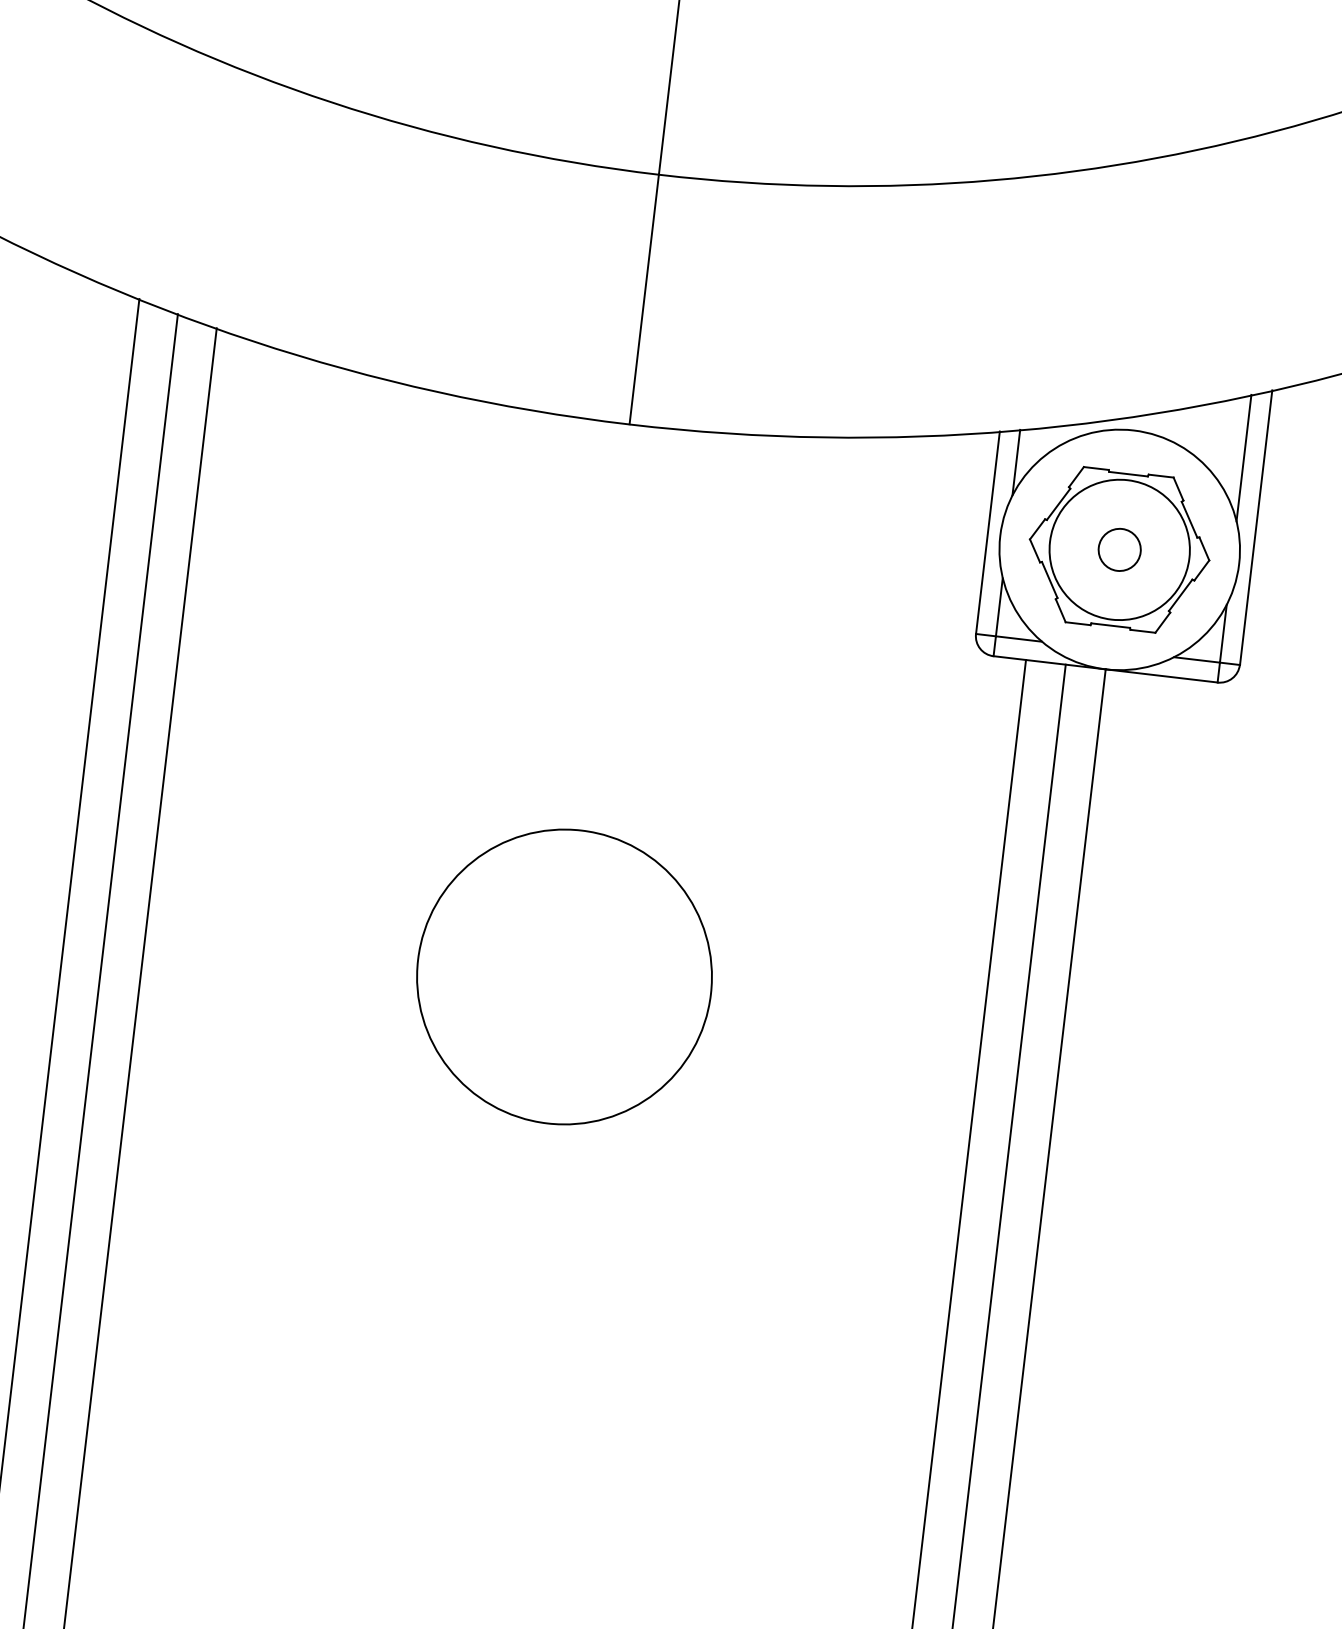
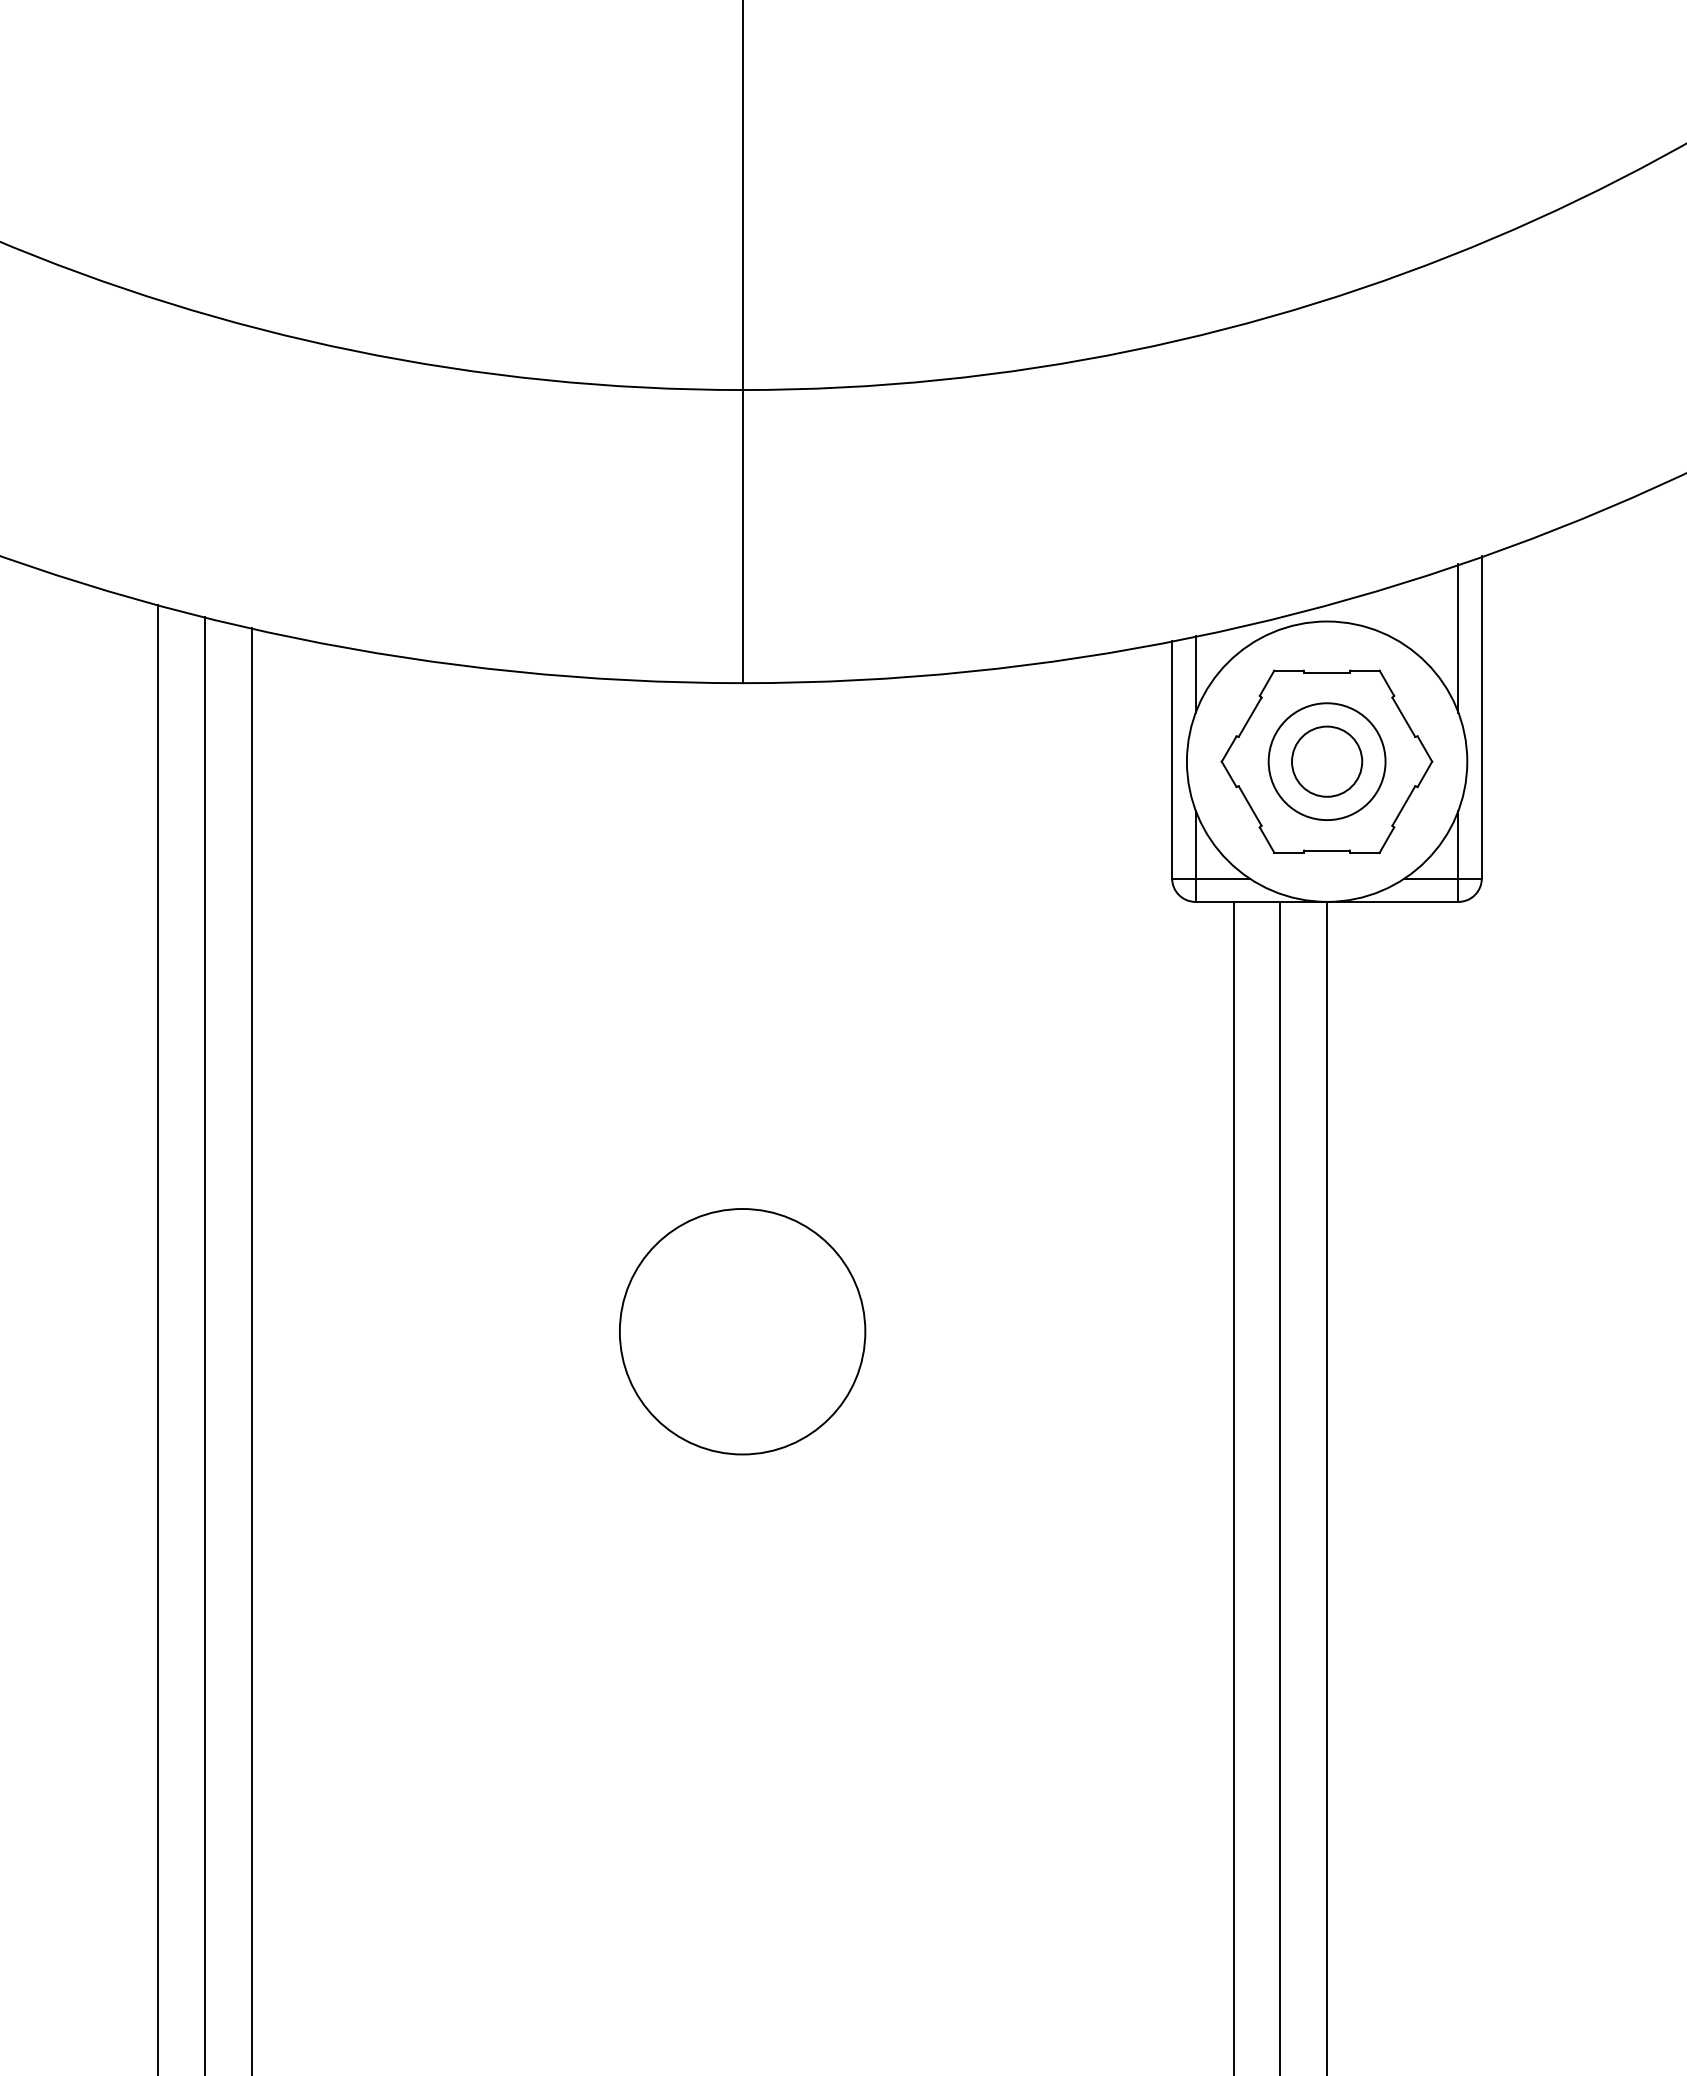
circle: (1119, 549) -> (1326, 761), size x0.71
circle: (1120, 549) -> (1327, 761), size x1.43
circle: (564, 976) -> (742, 1331), size x0.71

